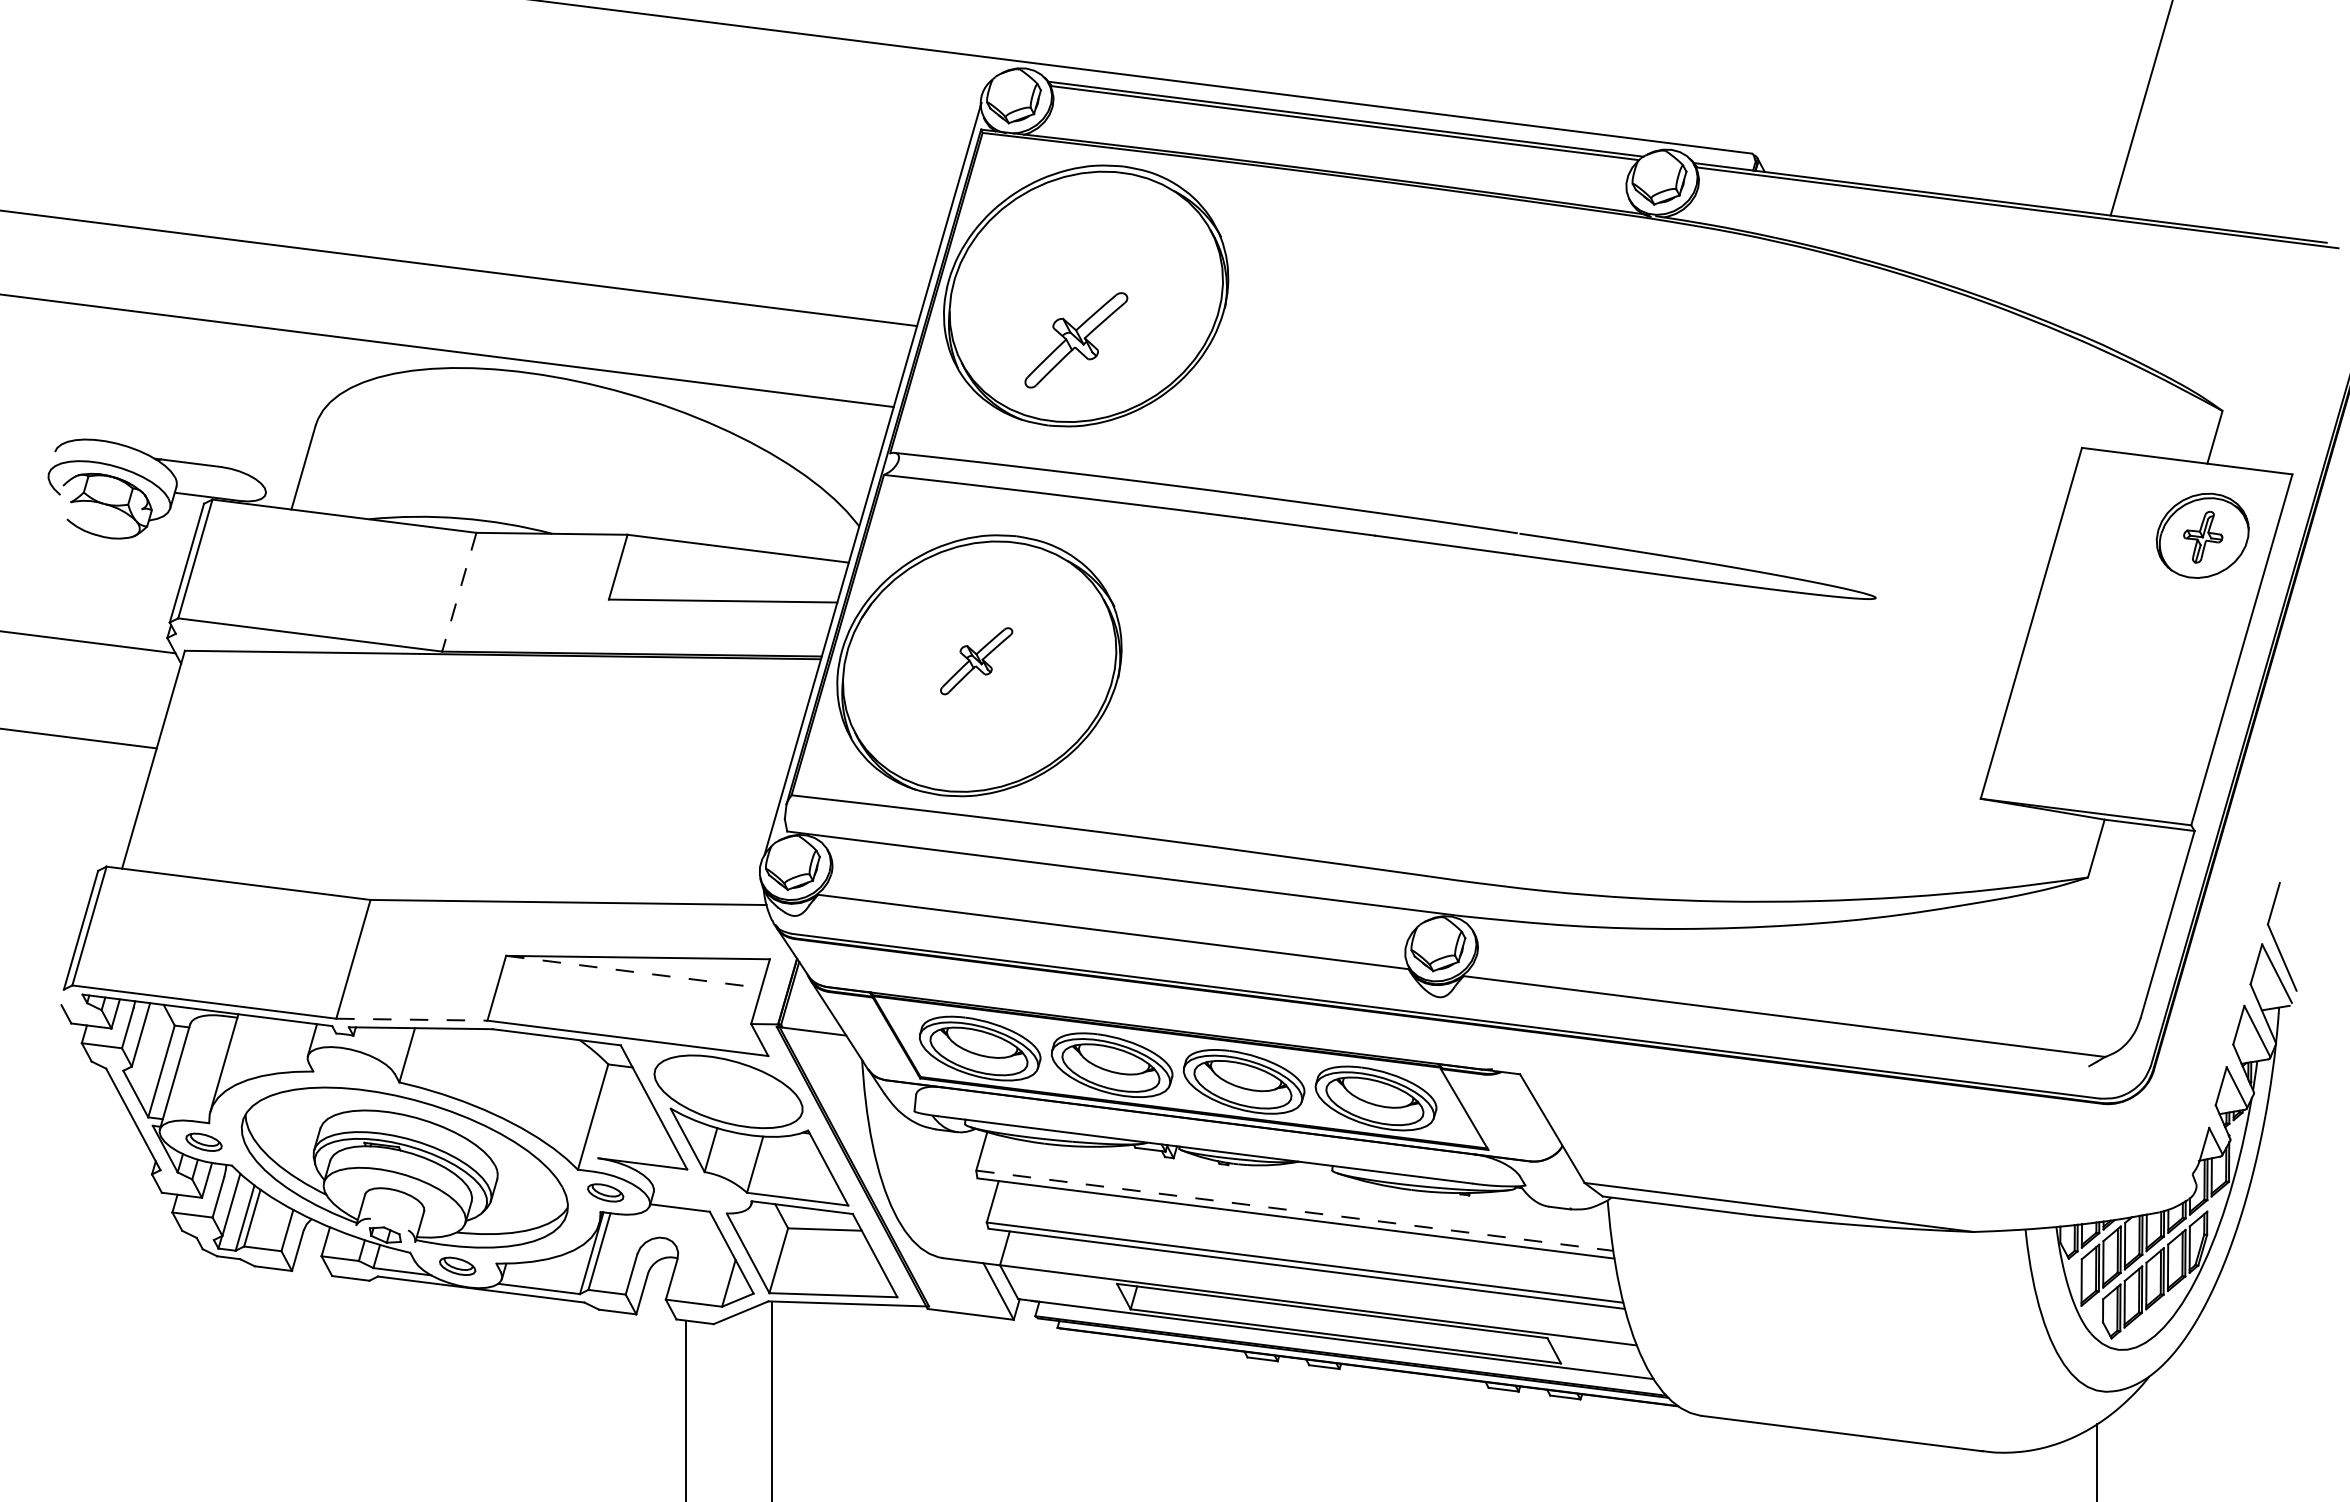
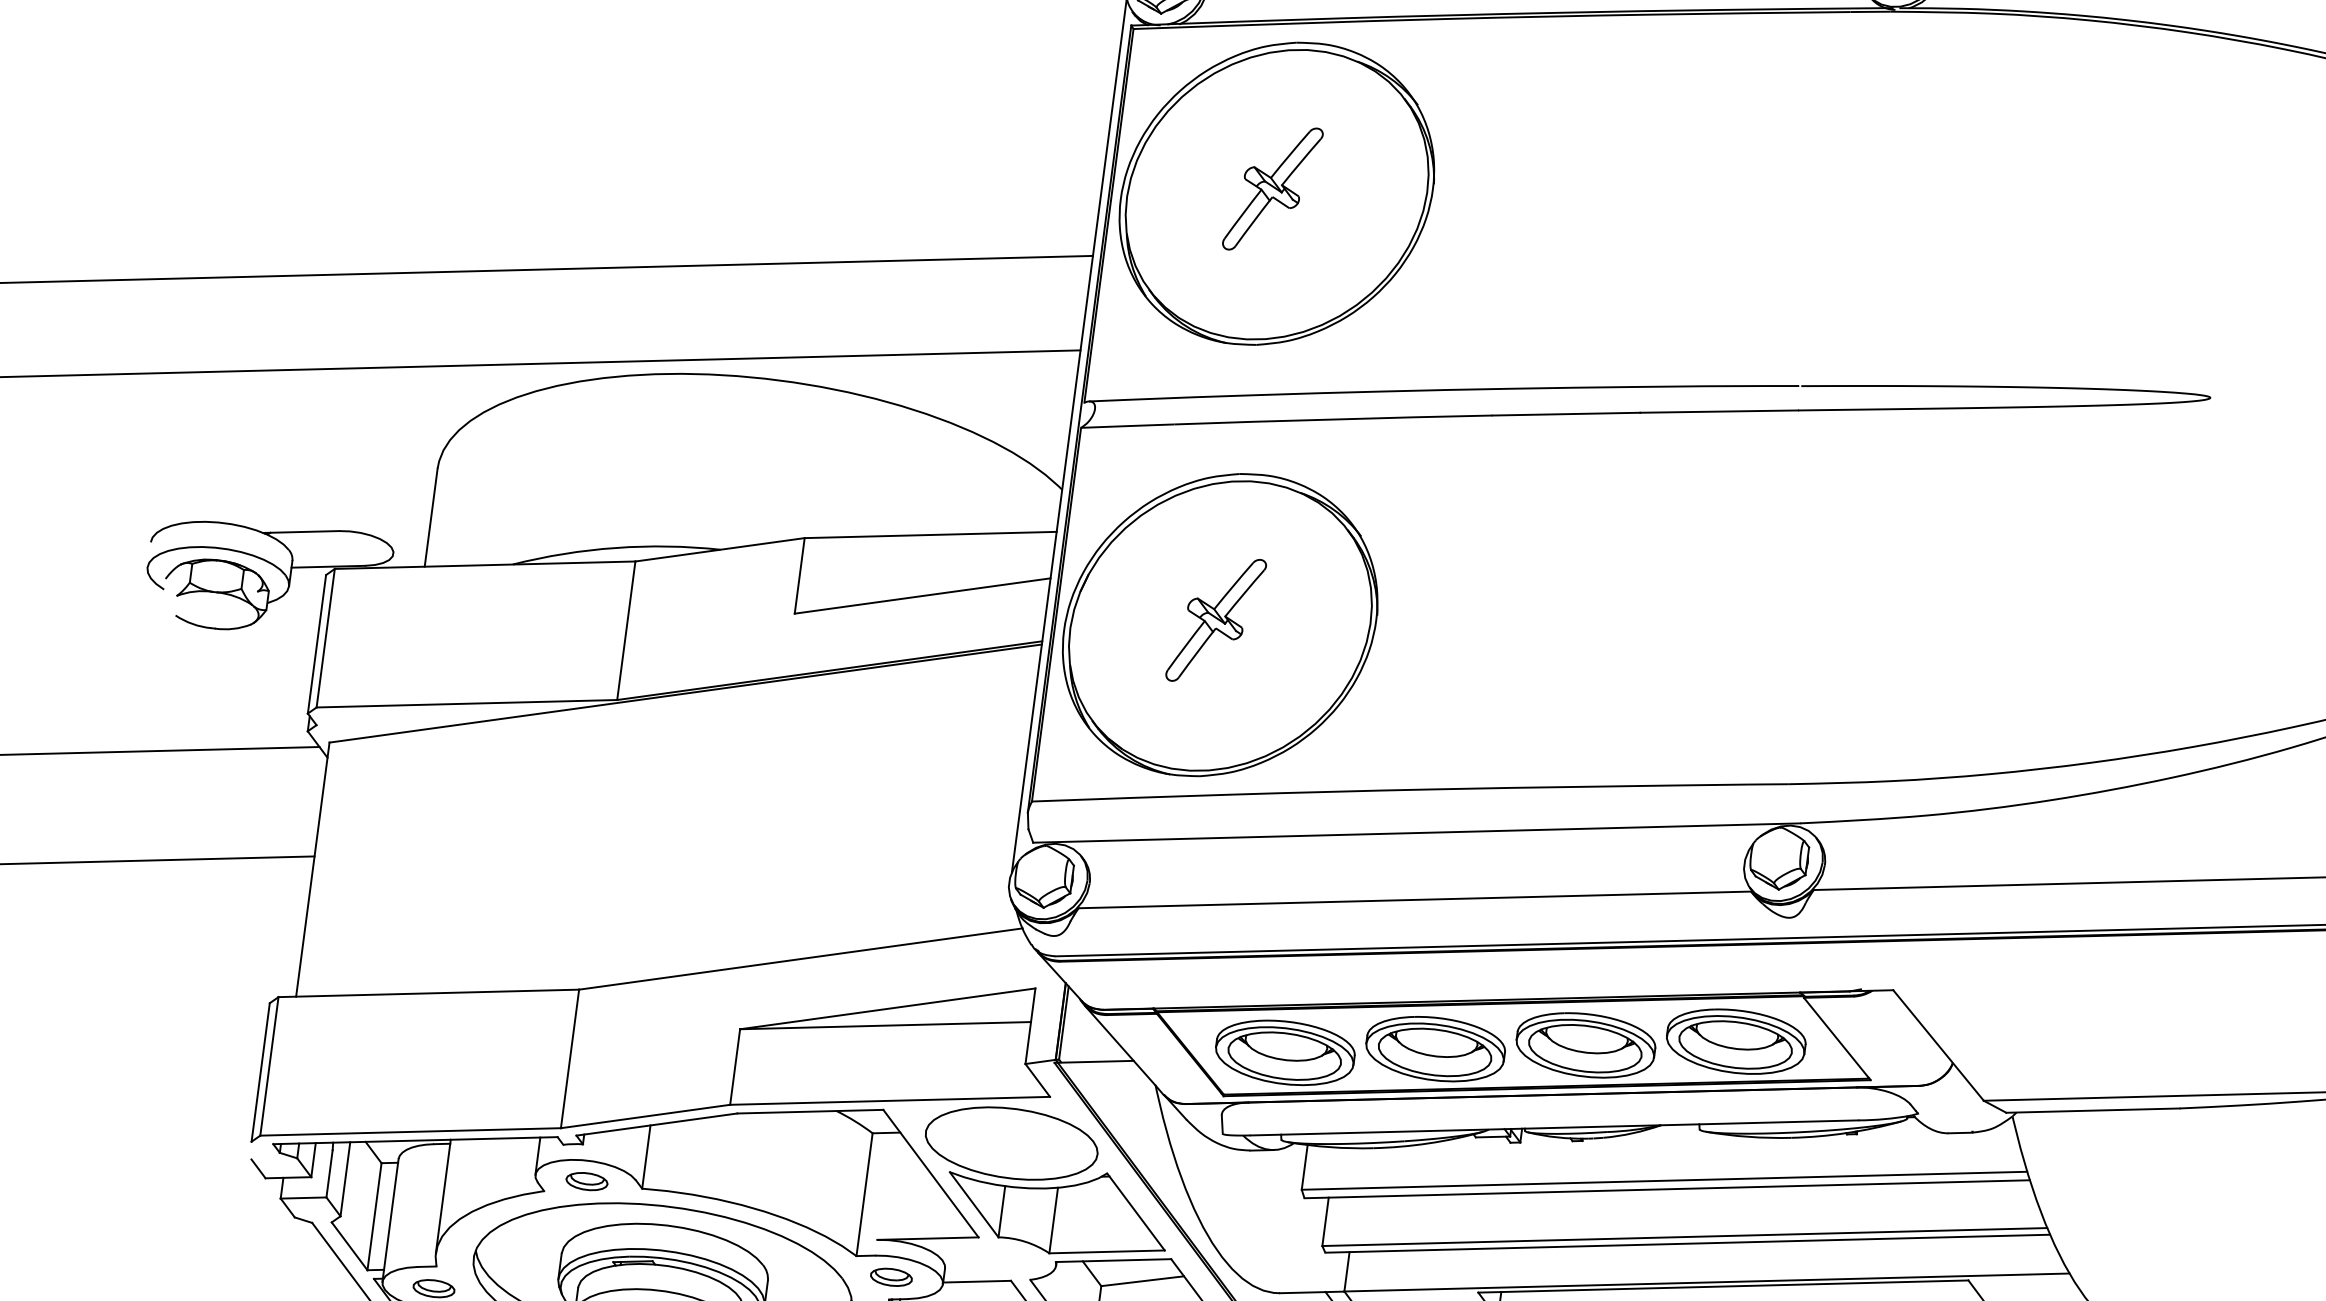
part: (1076, 340) -> (1273, 189), moved
line: (459, 592) -> (626, 631), dashed -> solid
part: (976, 661) -> (1216, 620), size x1.43
line: (633, 971) -> (885, 1025), dashed -> solid
line: (411, 1019) -> (645, 1116), dashed -> solid
part: (351, 1068) -> (586, 1181), added
line: (1295, 1210) -> (1665, 1180), dashed -> solid

